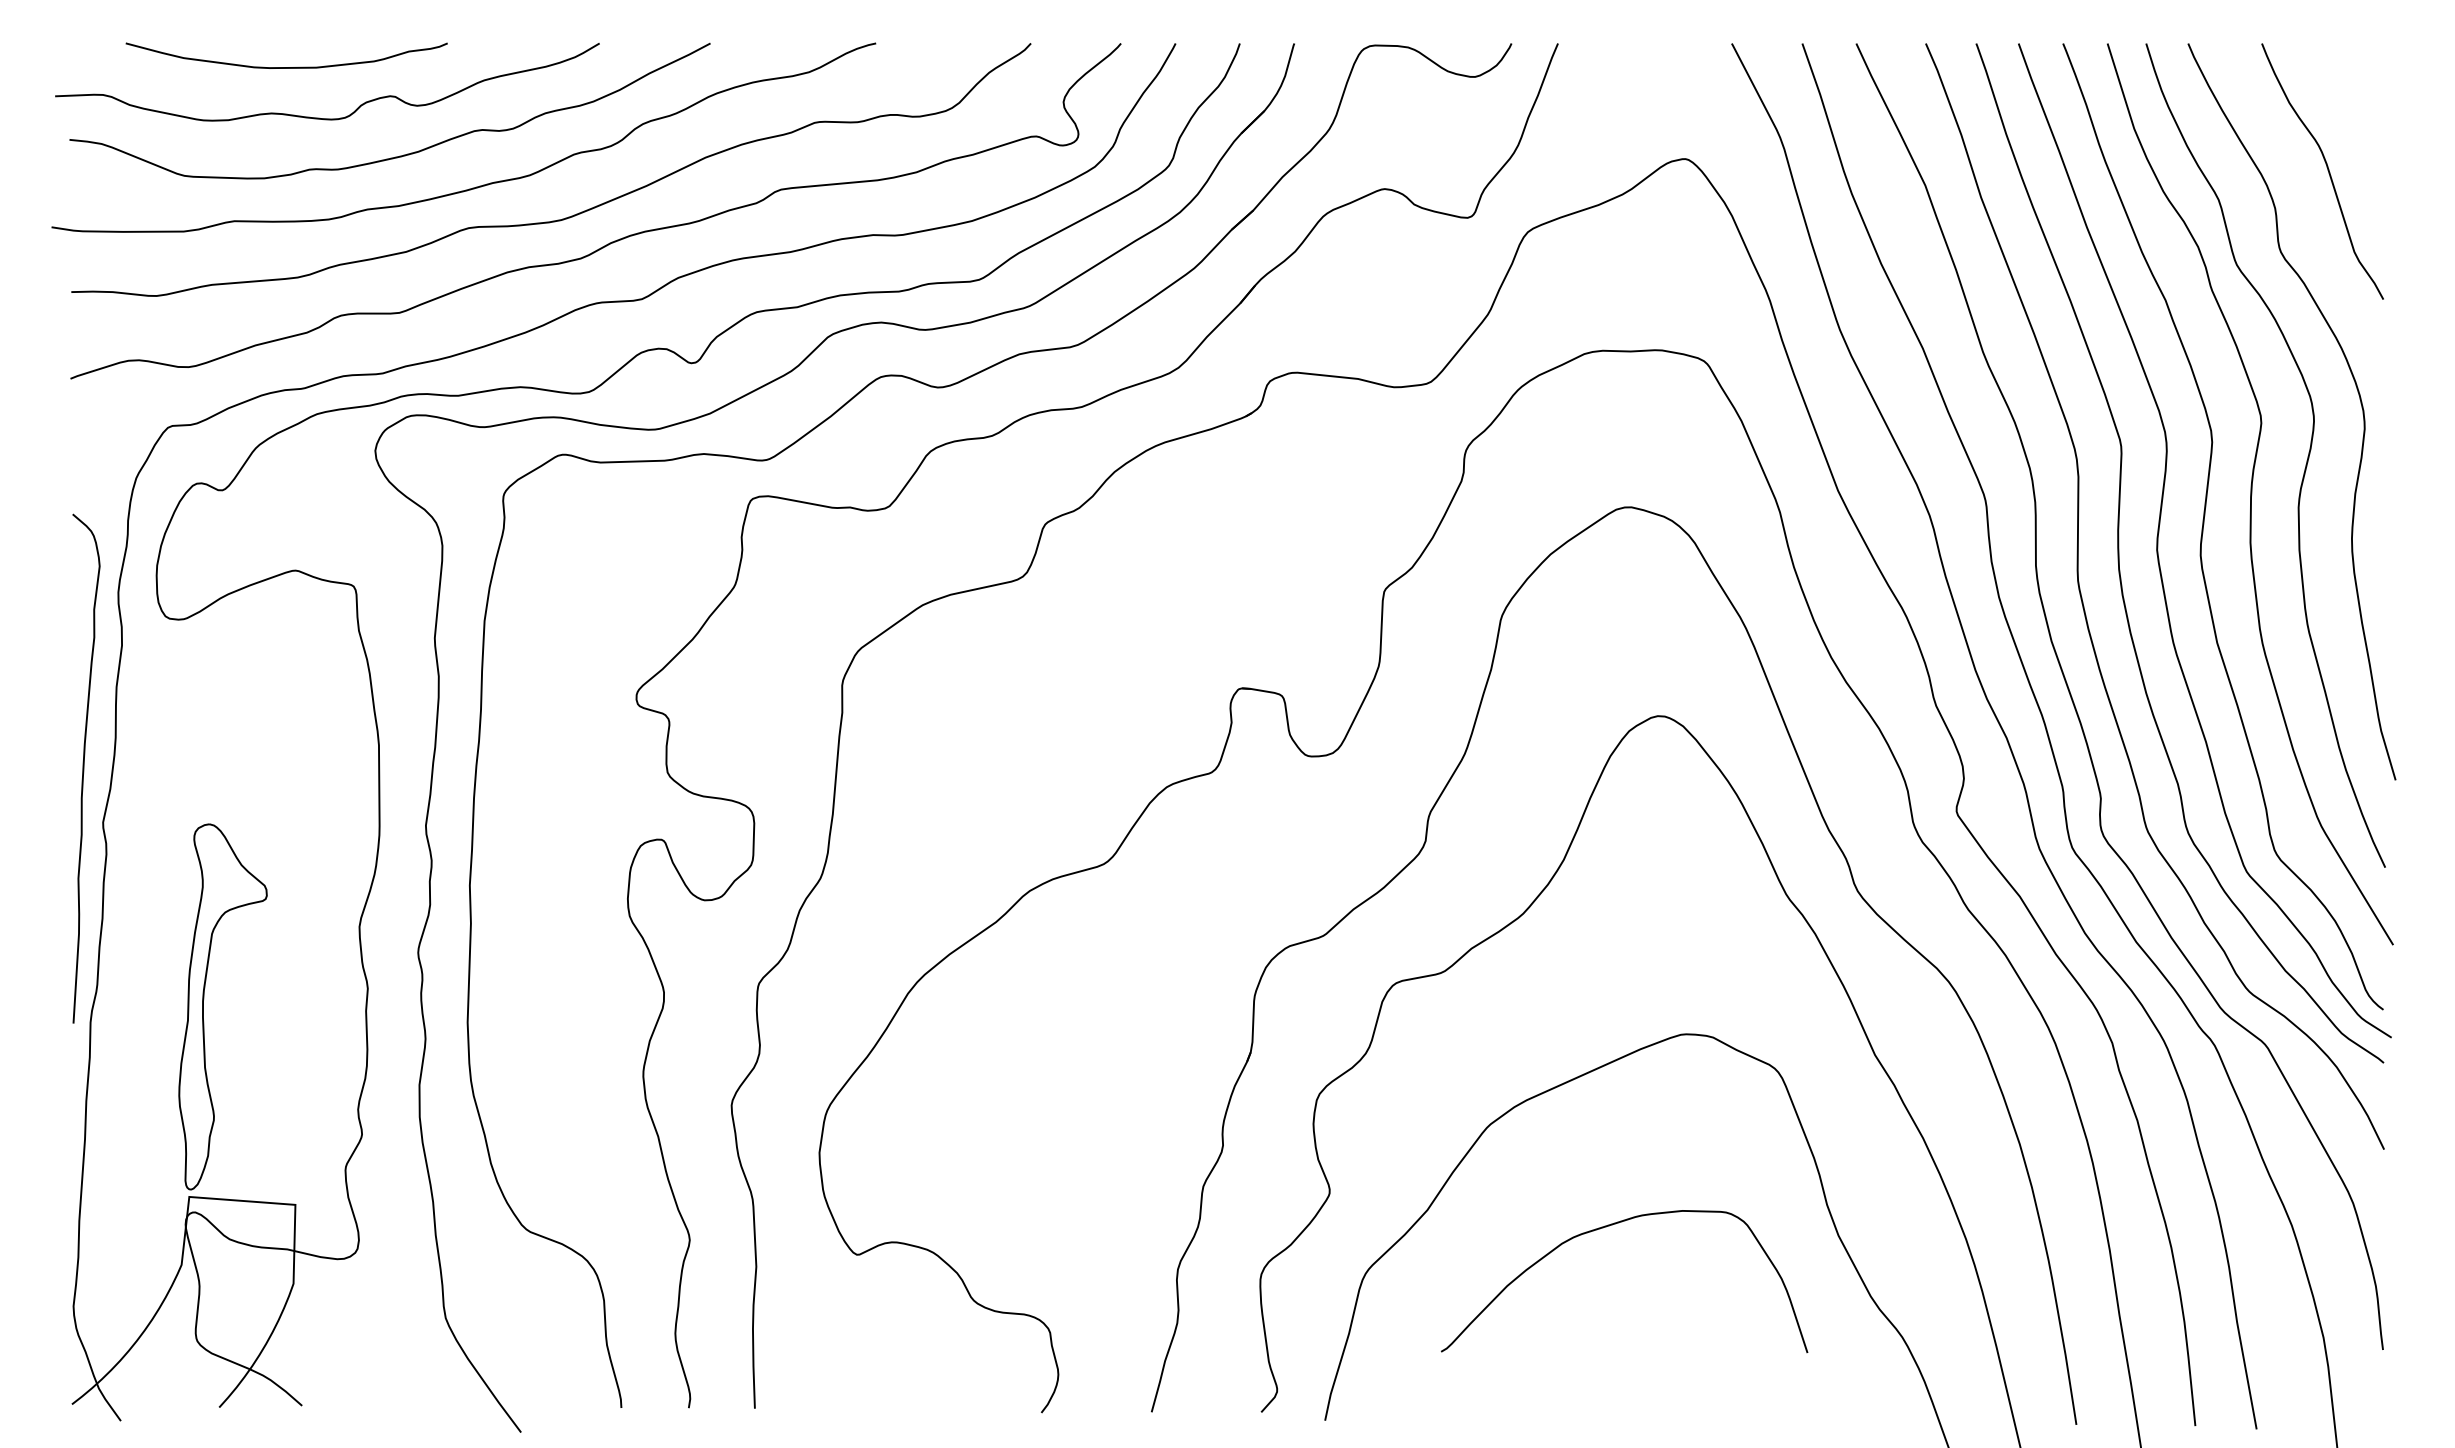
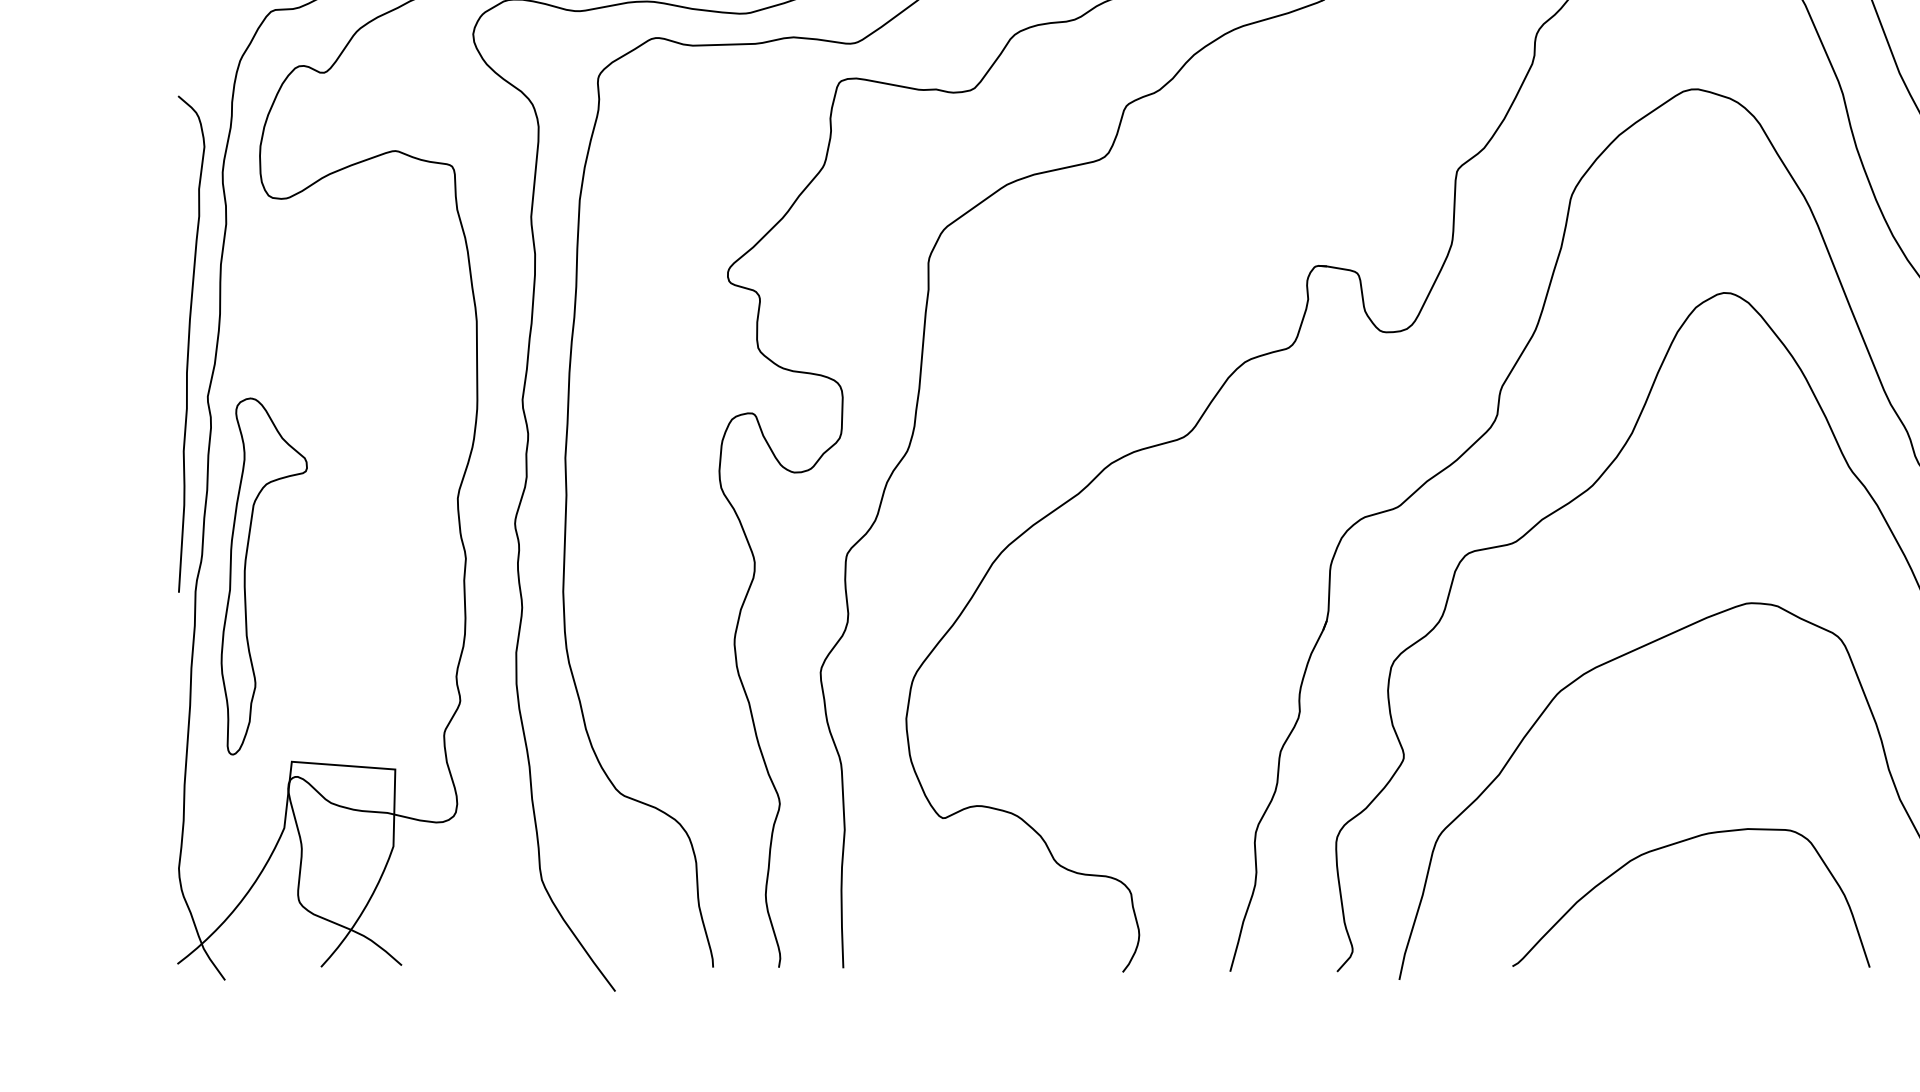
part: (203, 1006) -> (245, 576), moved
curve: (1606, 1227) -> (1673, 845), moved

